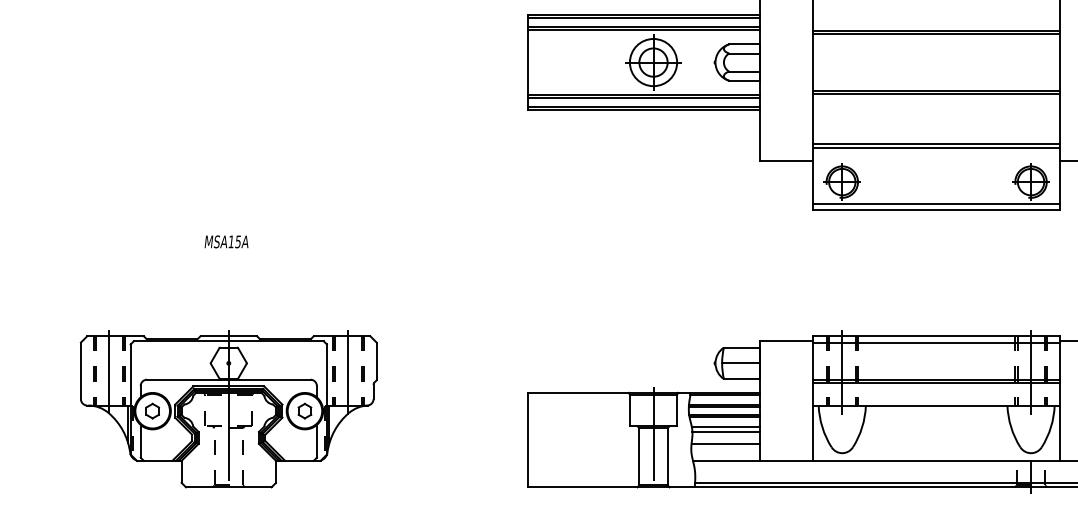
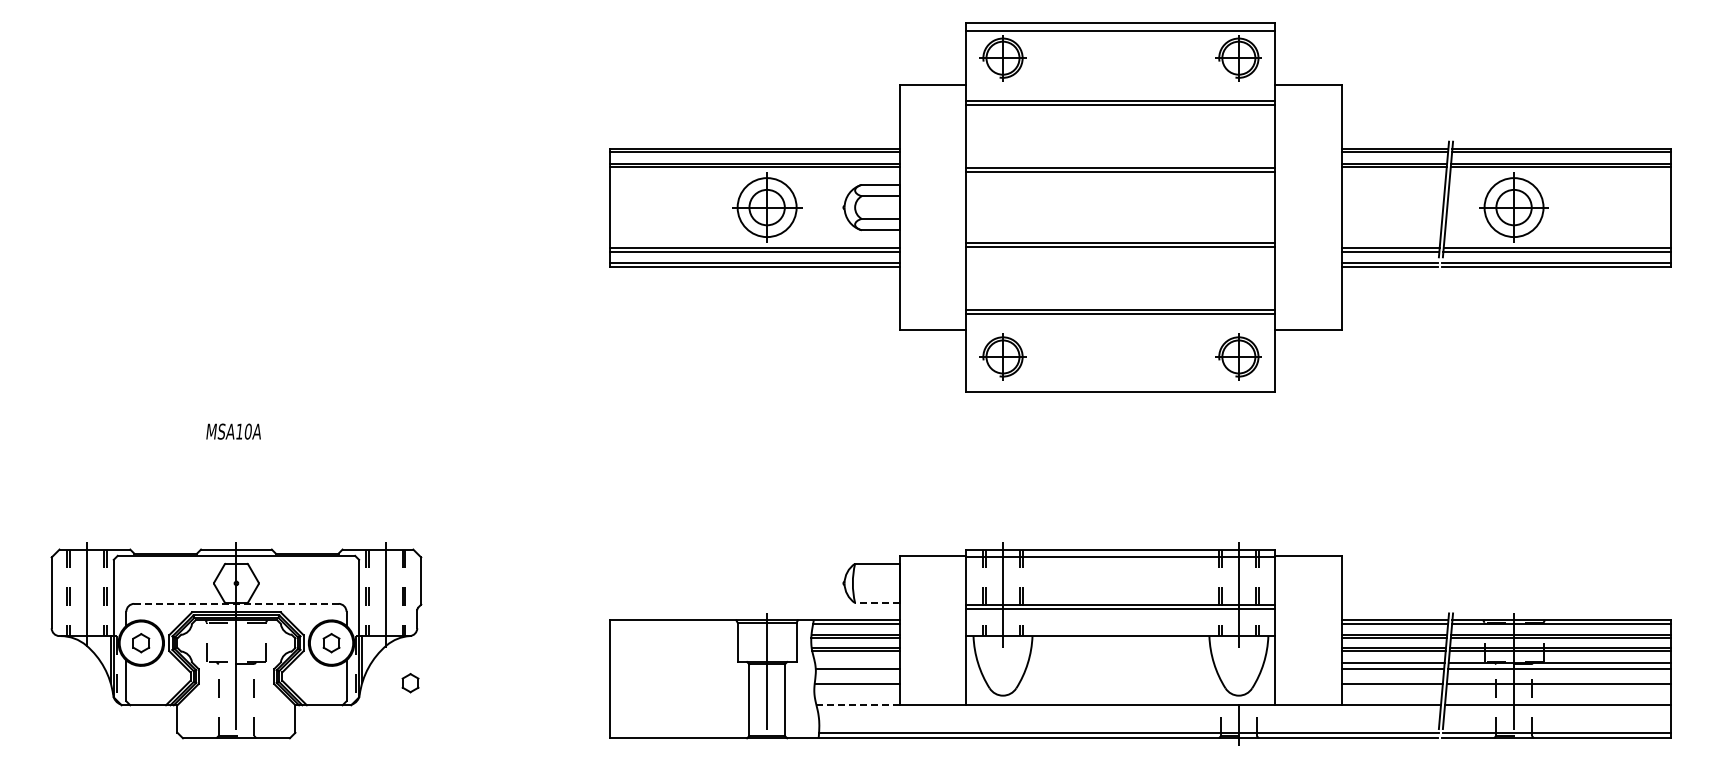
line: (936, 204) -> (1120, 384), removed
text: (237, 241) -> (247, 431), MSA15A -> MSA10A
line: (740, 363) -> (875, 583), removed
line: (228, 379) -> (236, 603), solid -> dashed
line: (741, 379) -> (876, 603), solid -> dashed
line: (725, 426) -> (857, 662), removed
part: (368, 443) -> (410, 683), added
line: (726, 461) -> (858, 705), solid -> dashed

